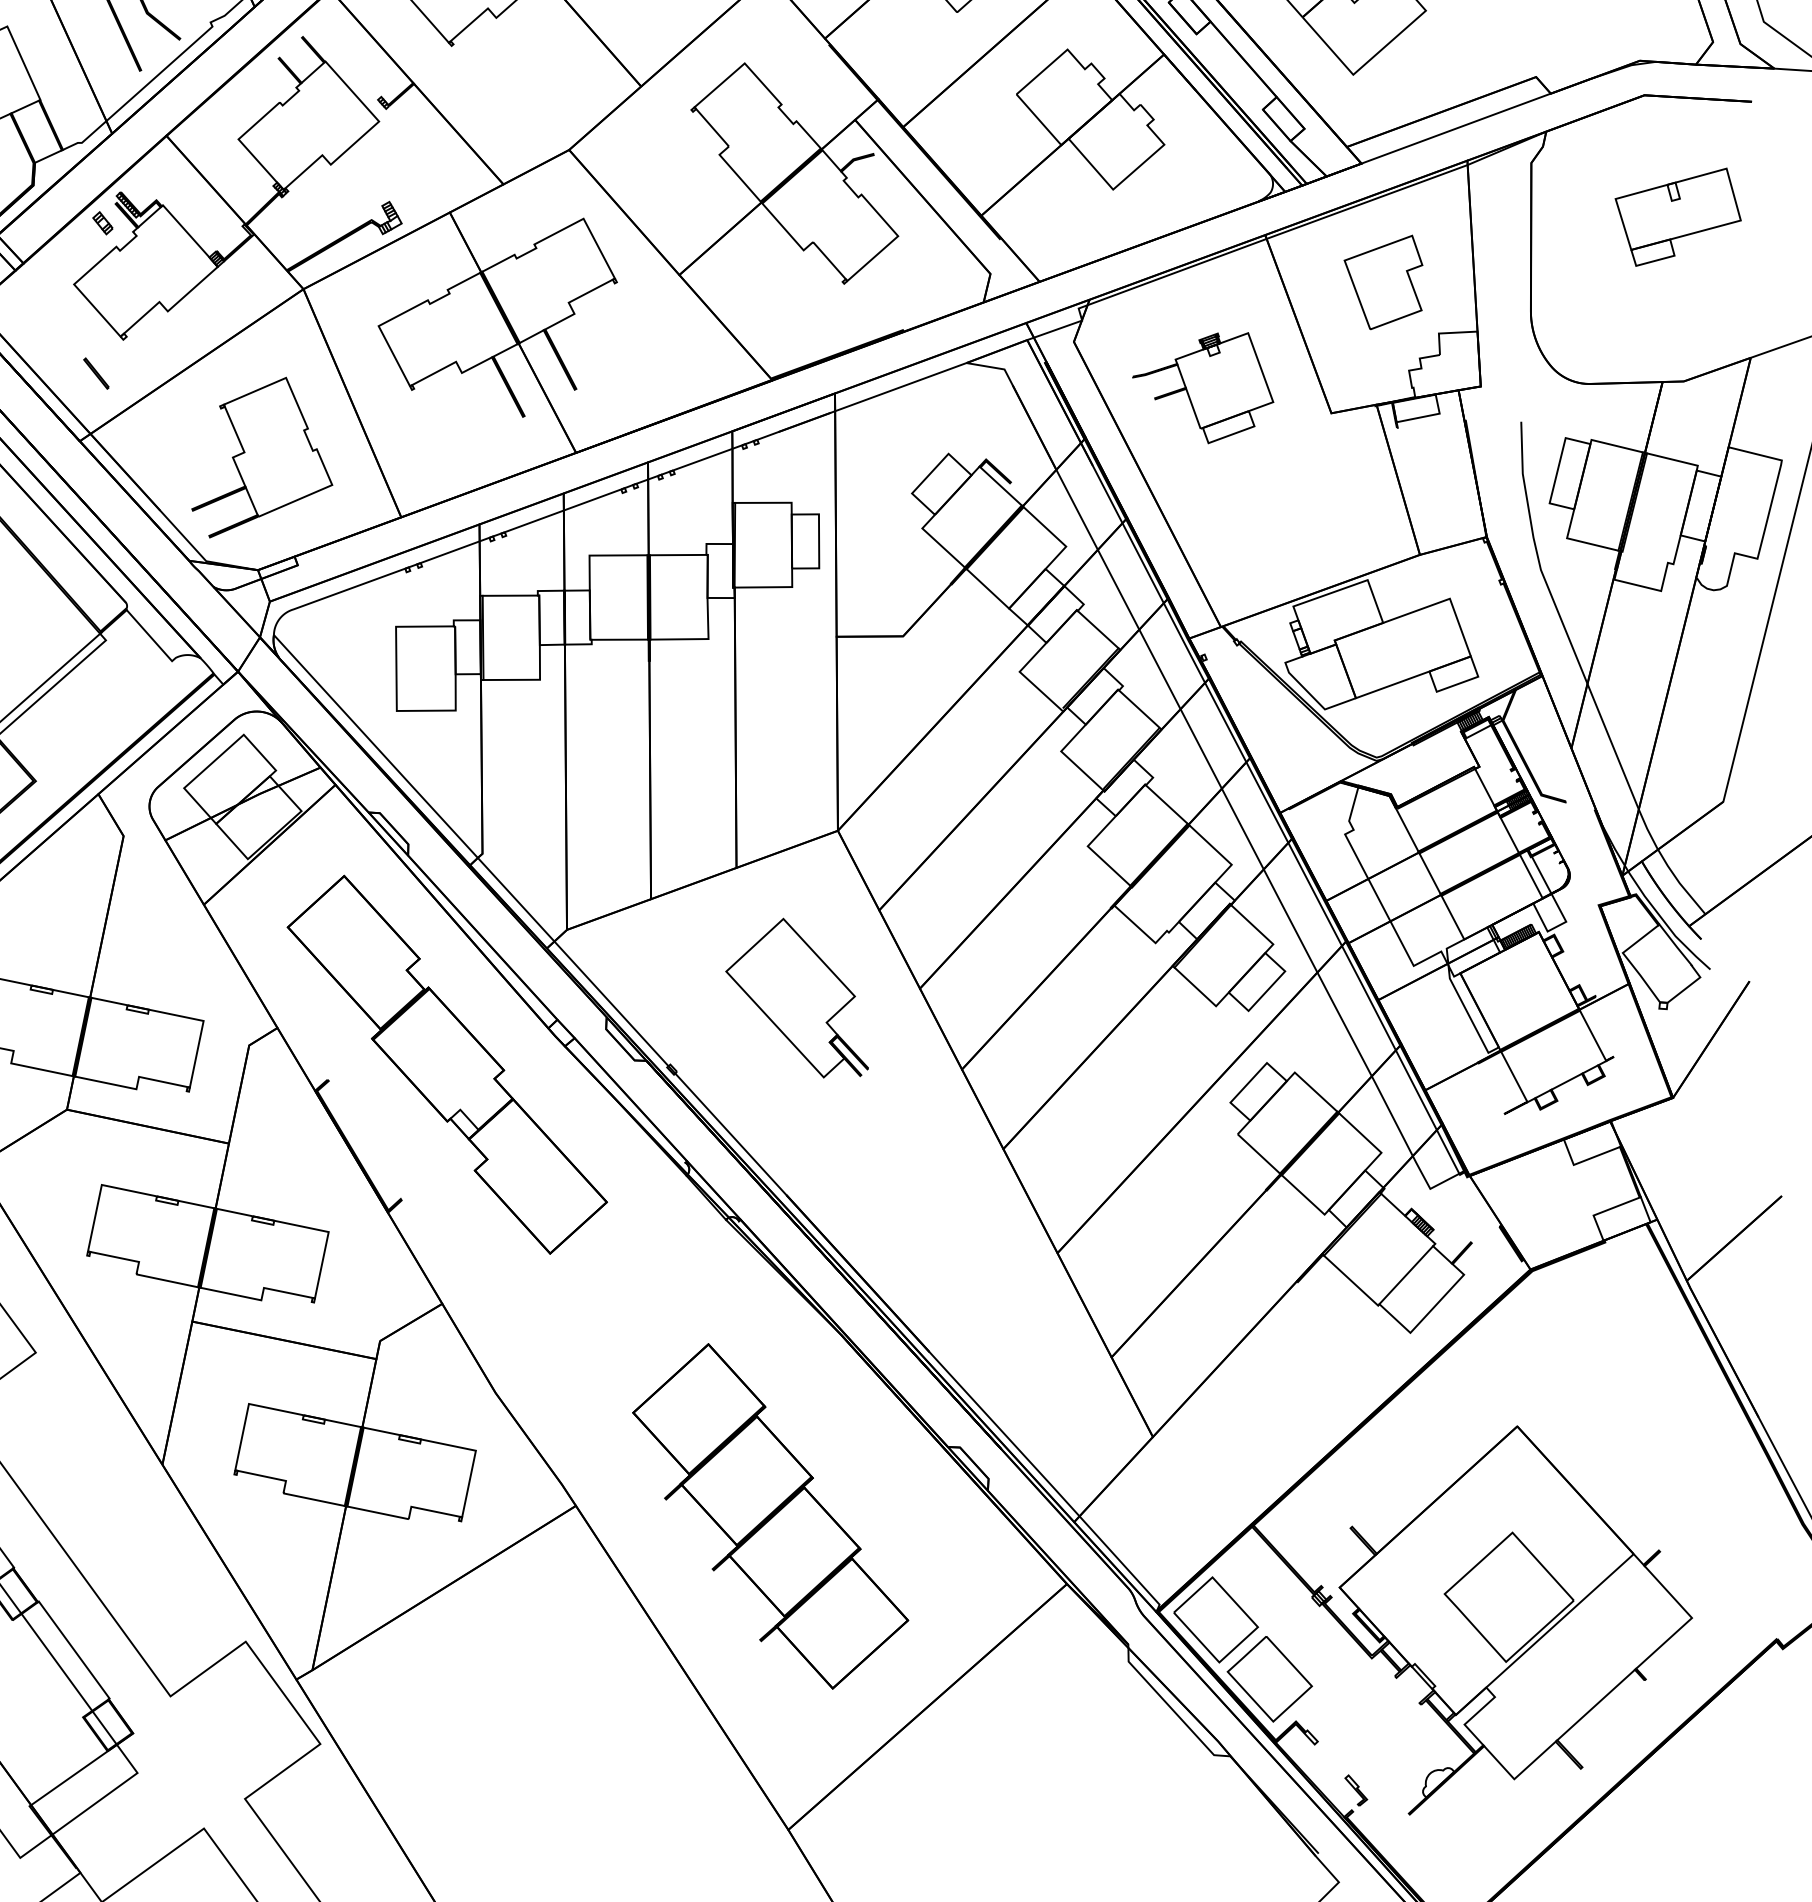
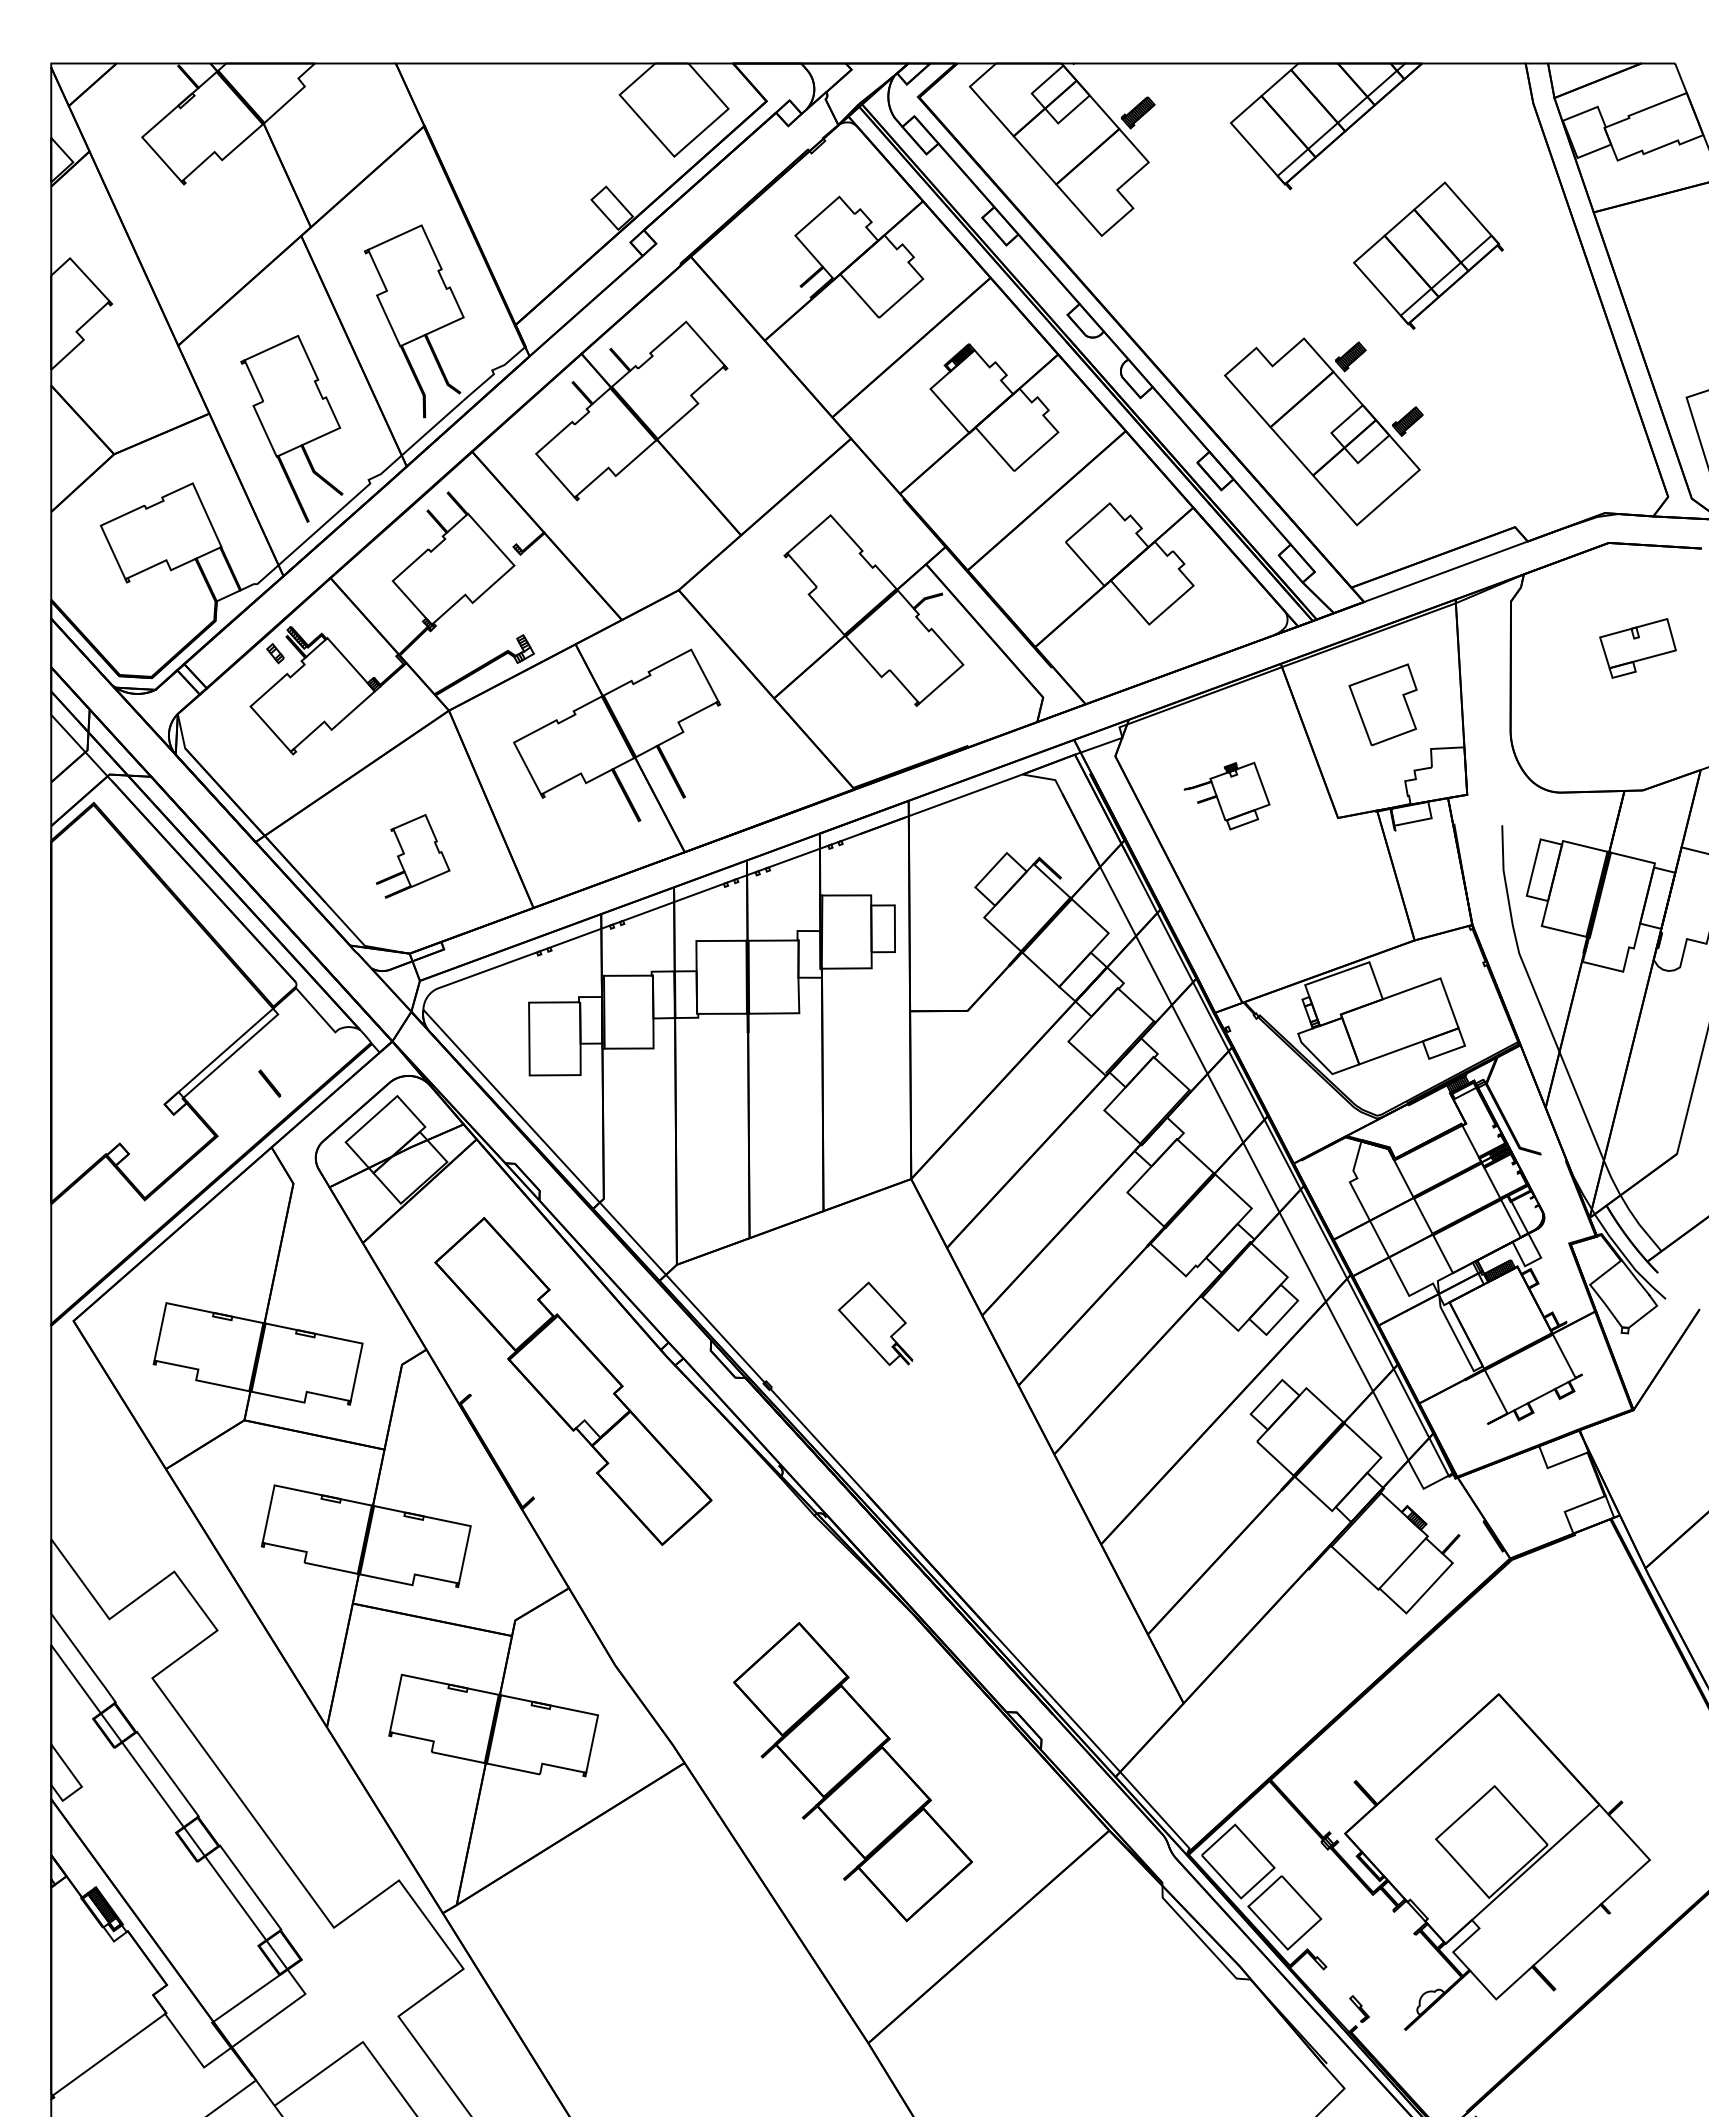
part: (1677, 217) -> (1637, 648), size x0.7
line: (95, 373) -> (269, 1083), moved
part: (1202, 387) -> (1226, 795), size x0.7
part: (261, 457) -> (412, 856), size x0.6
part: (796, 997) -> (875, 1323), size x0.6

